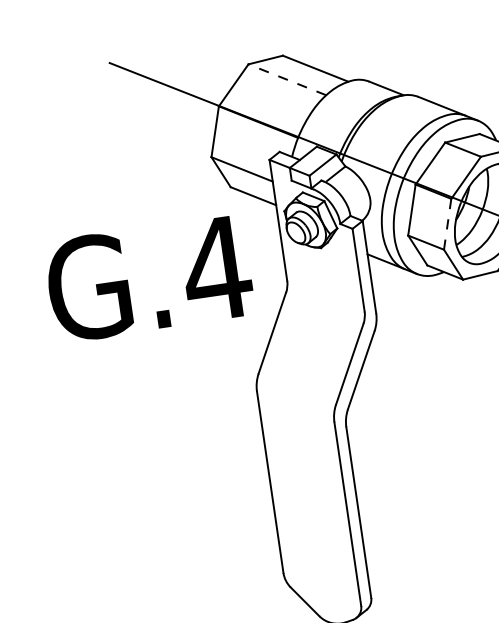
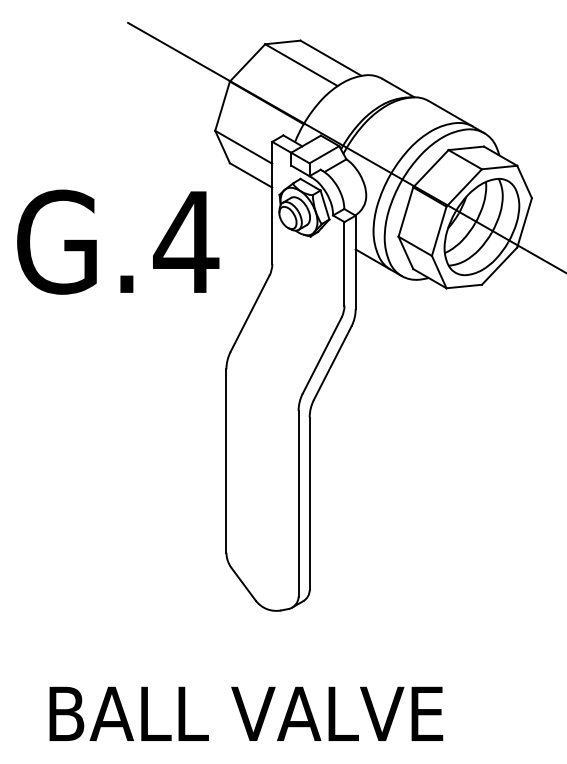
line: (287, 80) -> (301, 65), dashed -> solid
line: (447, 224) -> (439, 231), dashed -> solid
text: (149, 278) -> (118, 241), moved

